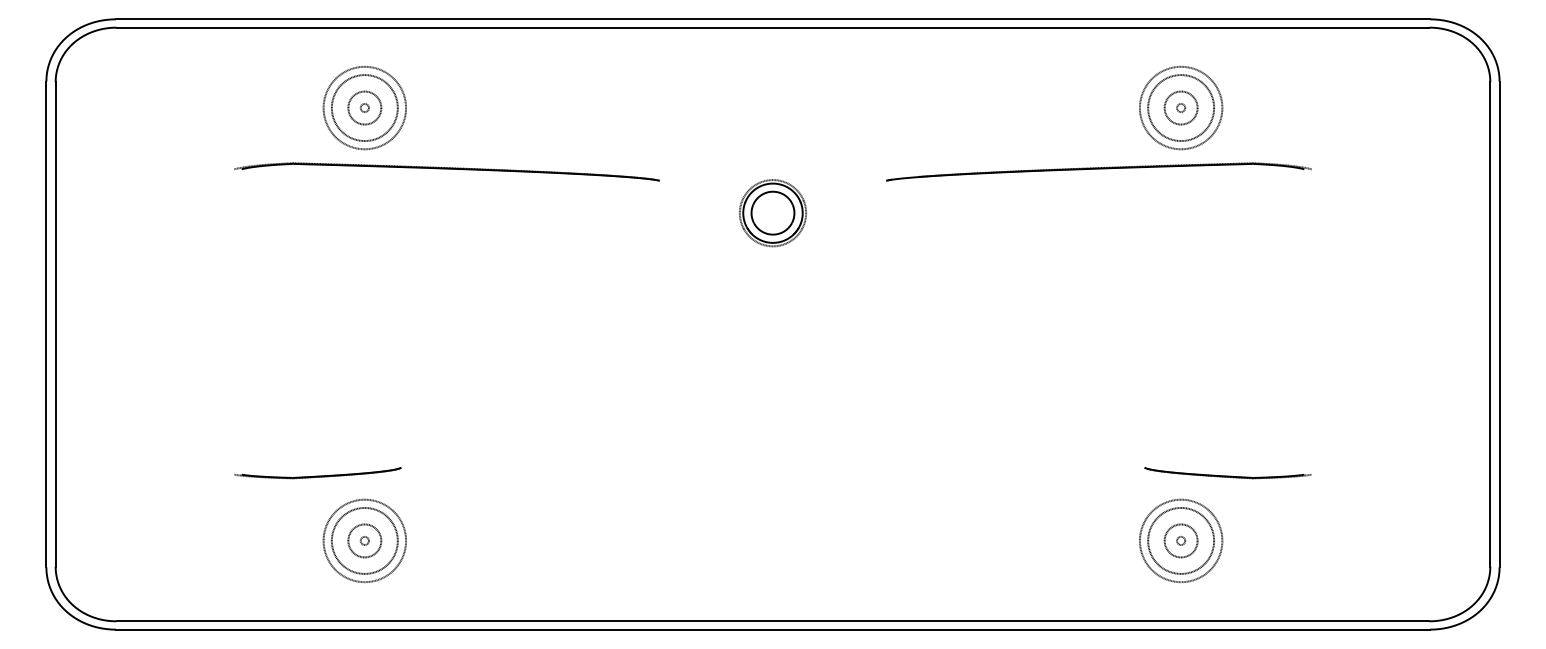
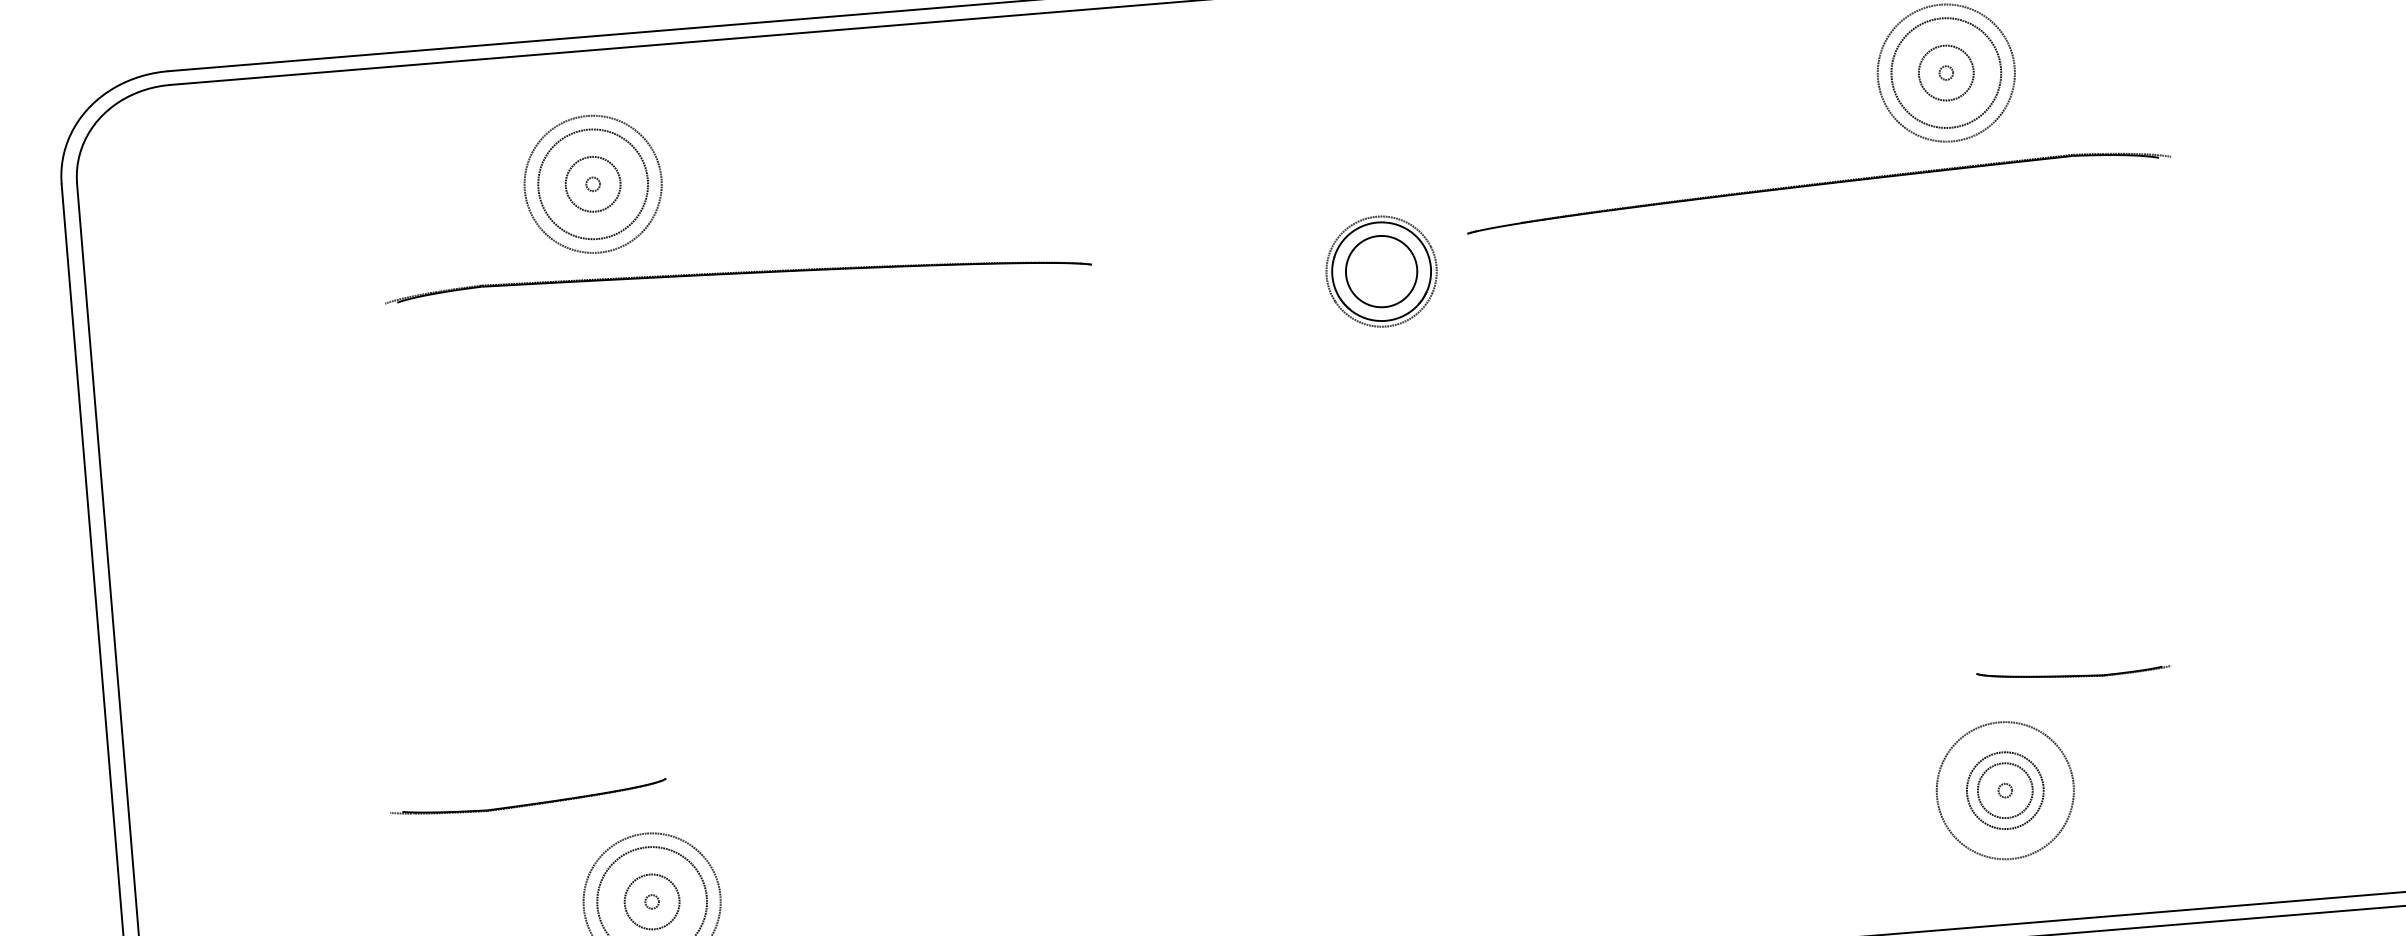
part: (773, 213) -> (1382, 272), moved
part: (317, 473) -> (528, 799), moved
part: (1227, 473) -> (2072, 672), size x0.7
circle: (1181, 540) -> (2005, 789), size x0.7

